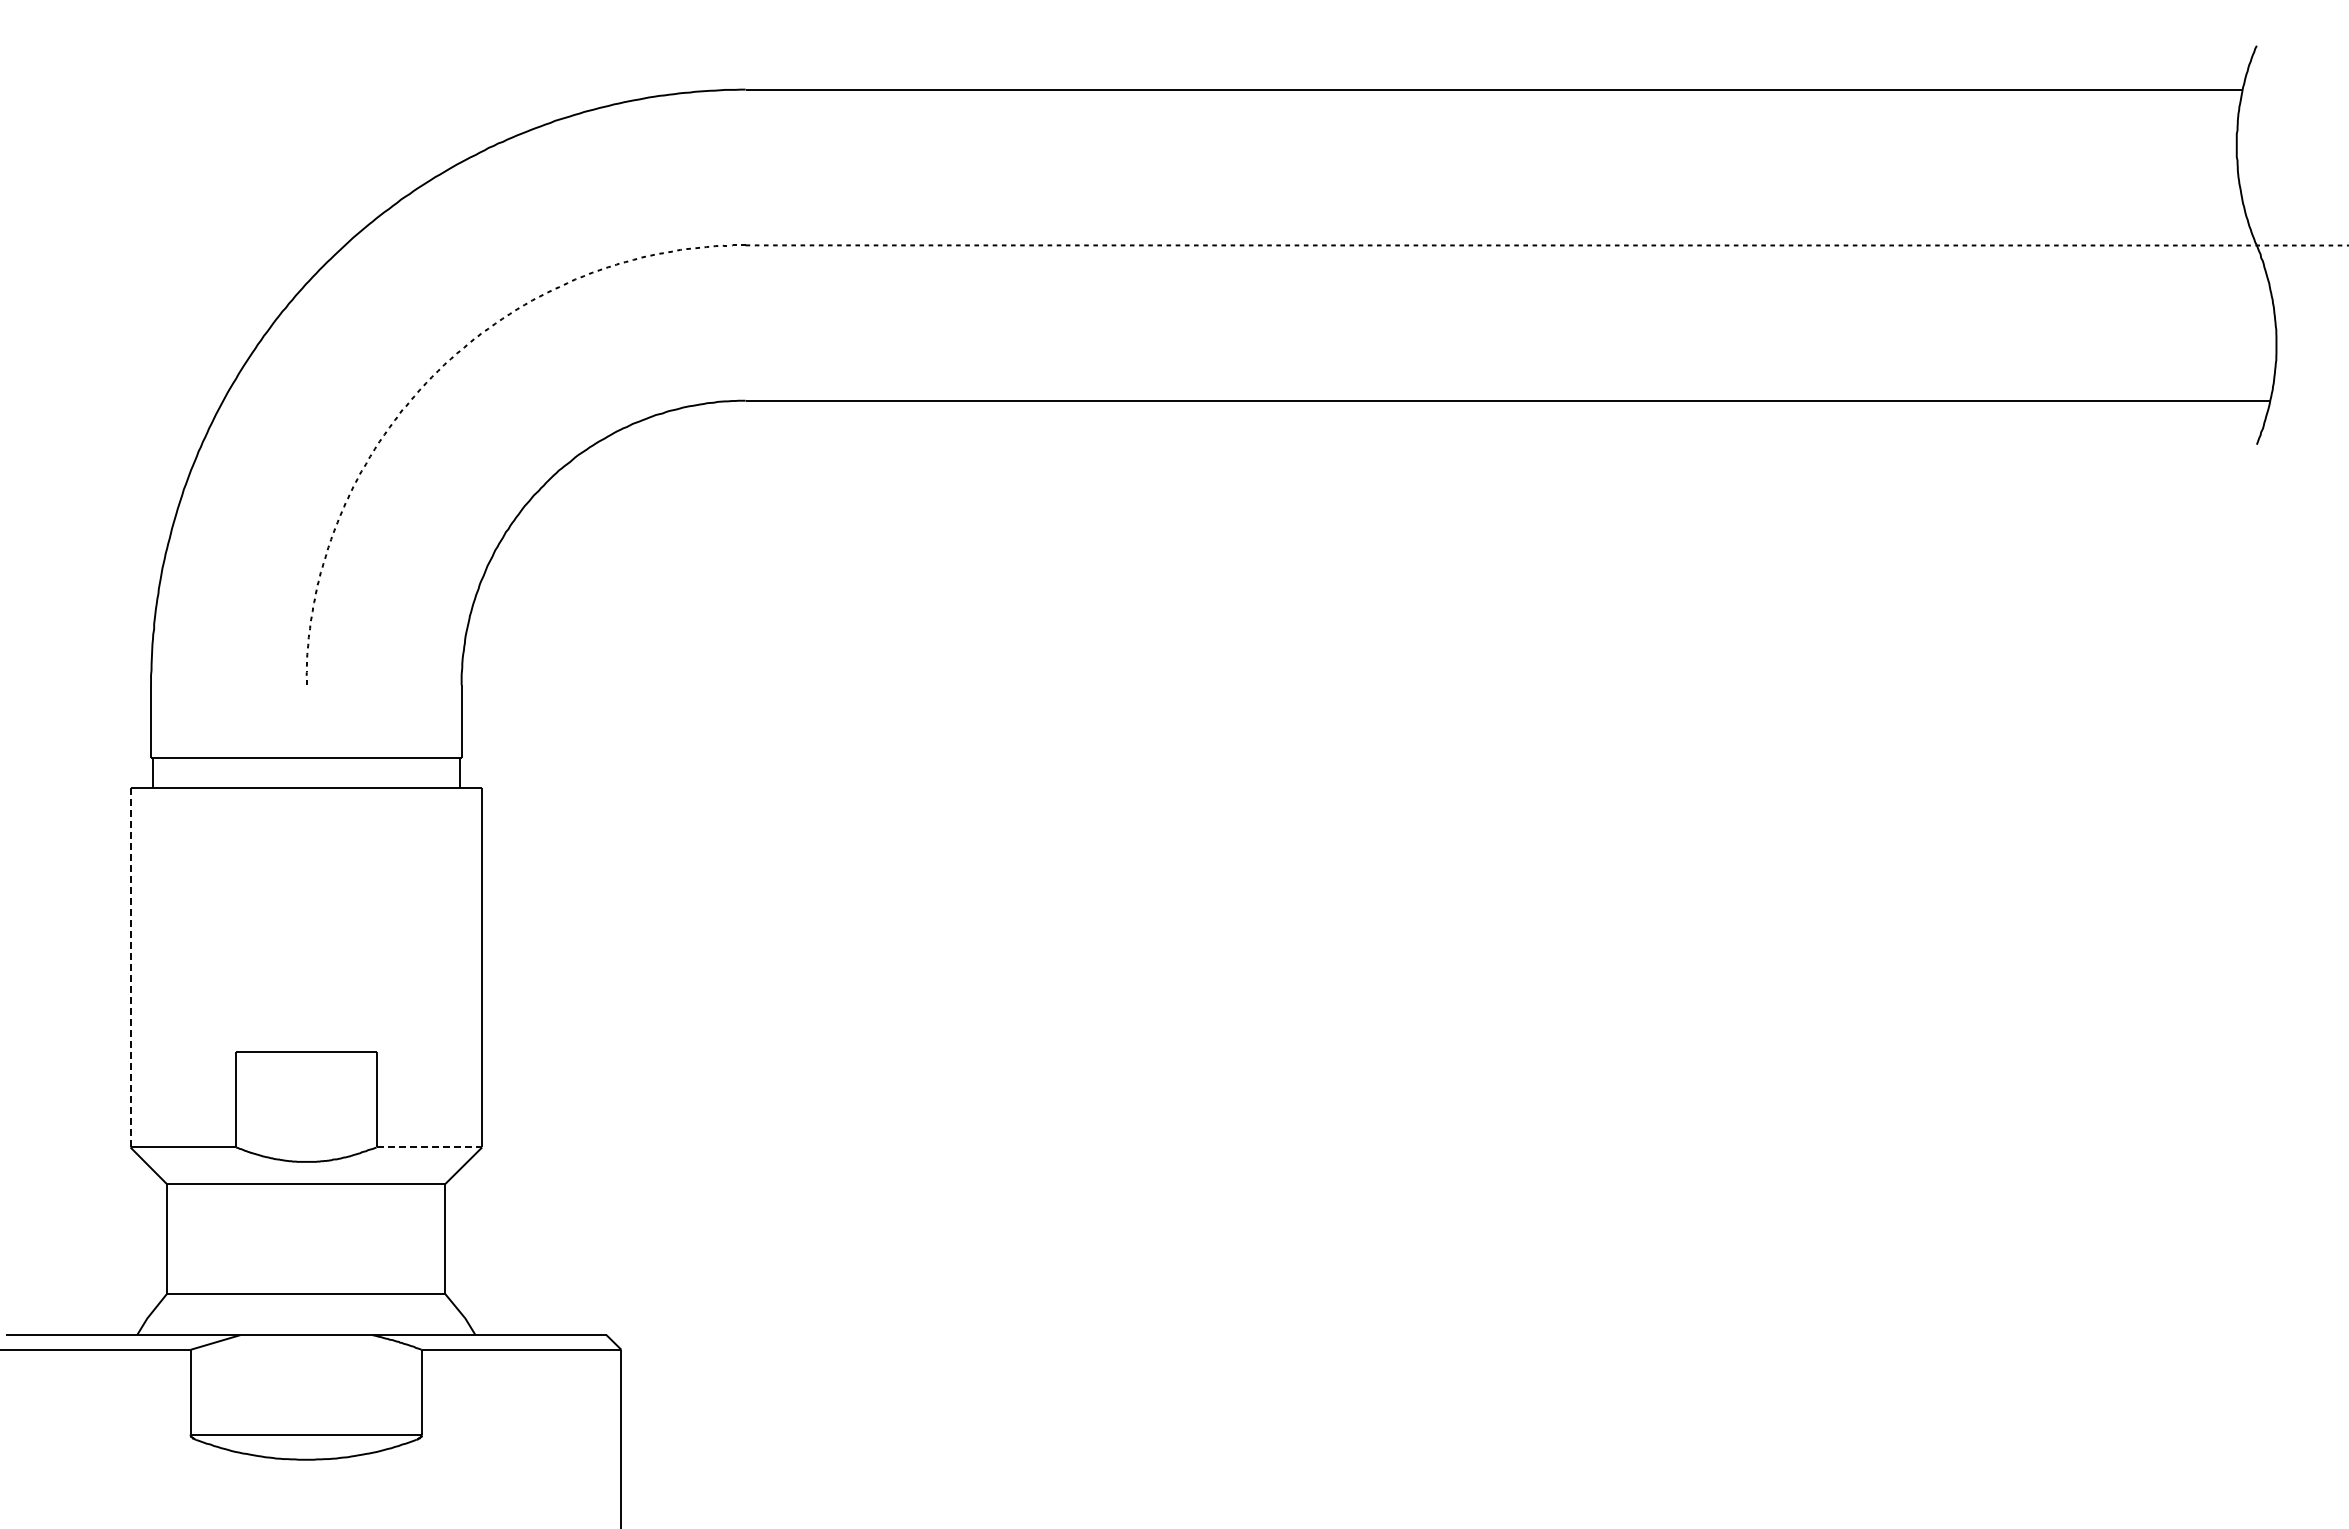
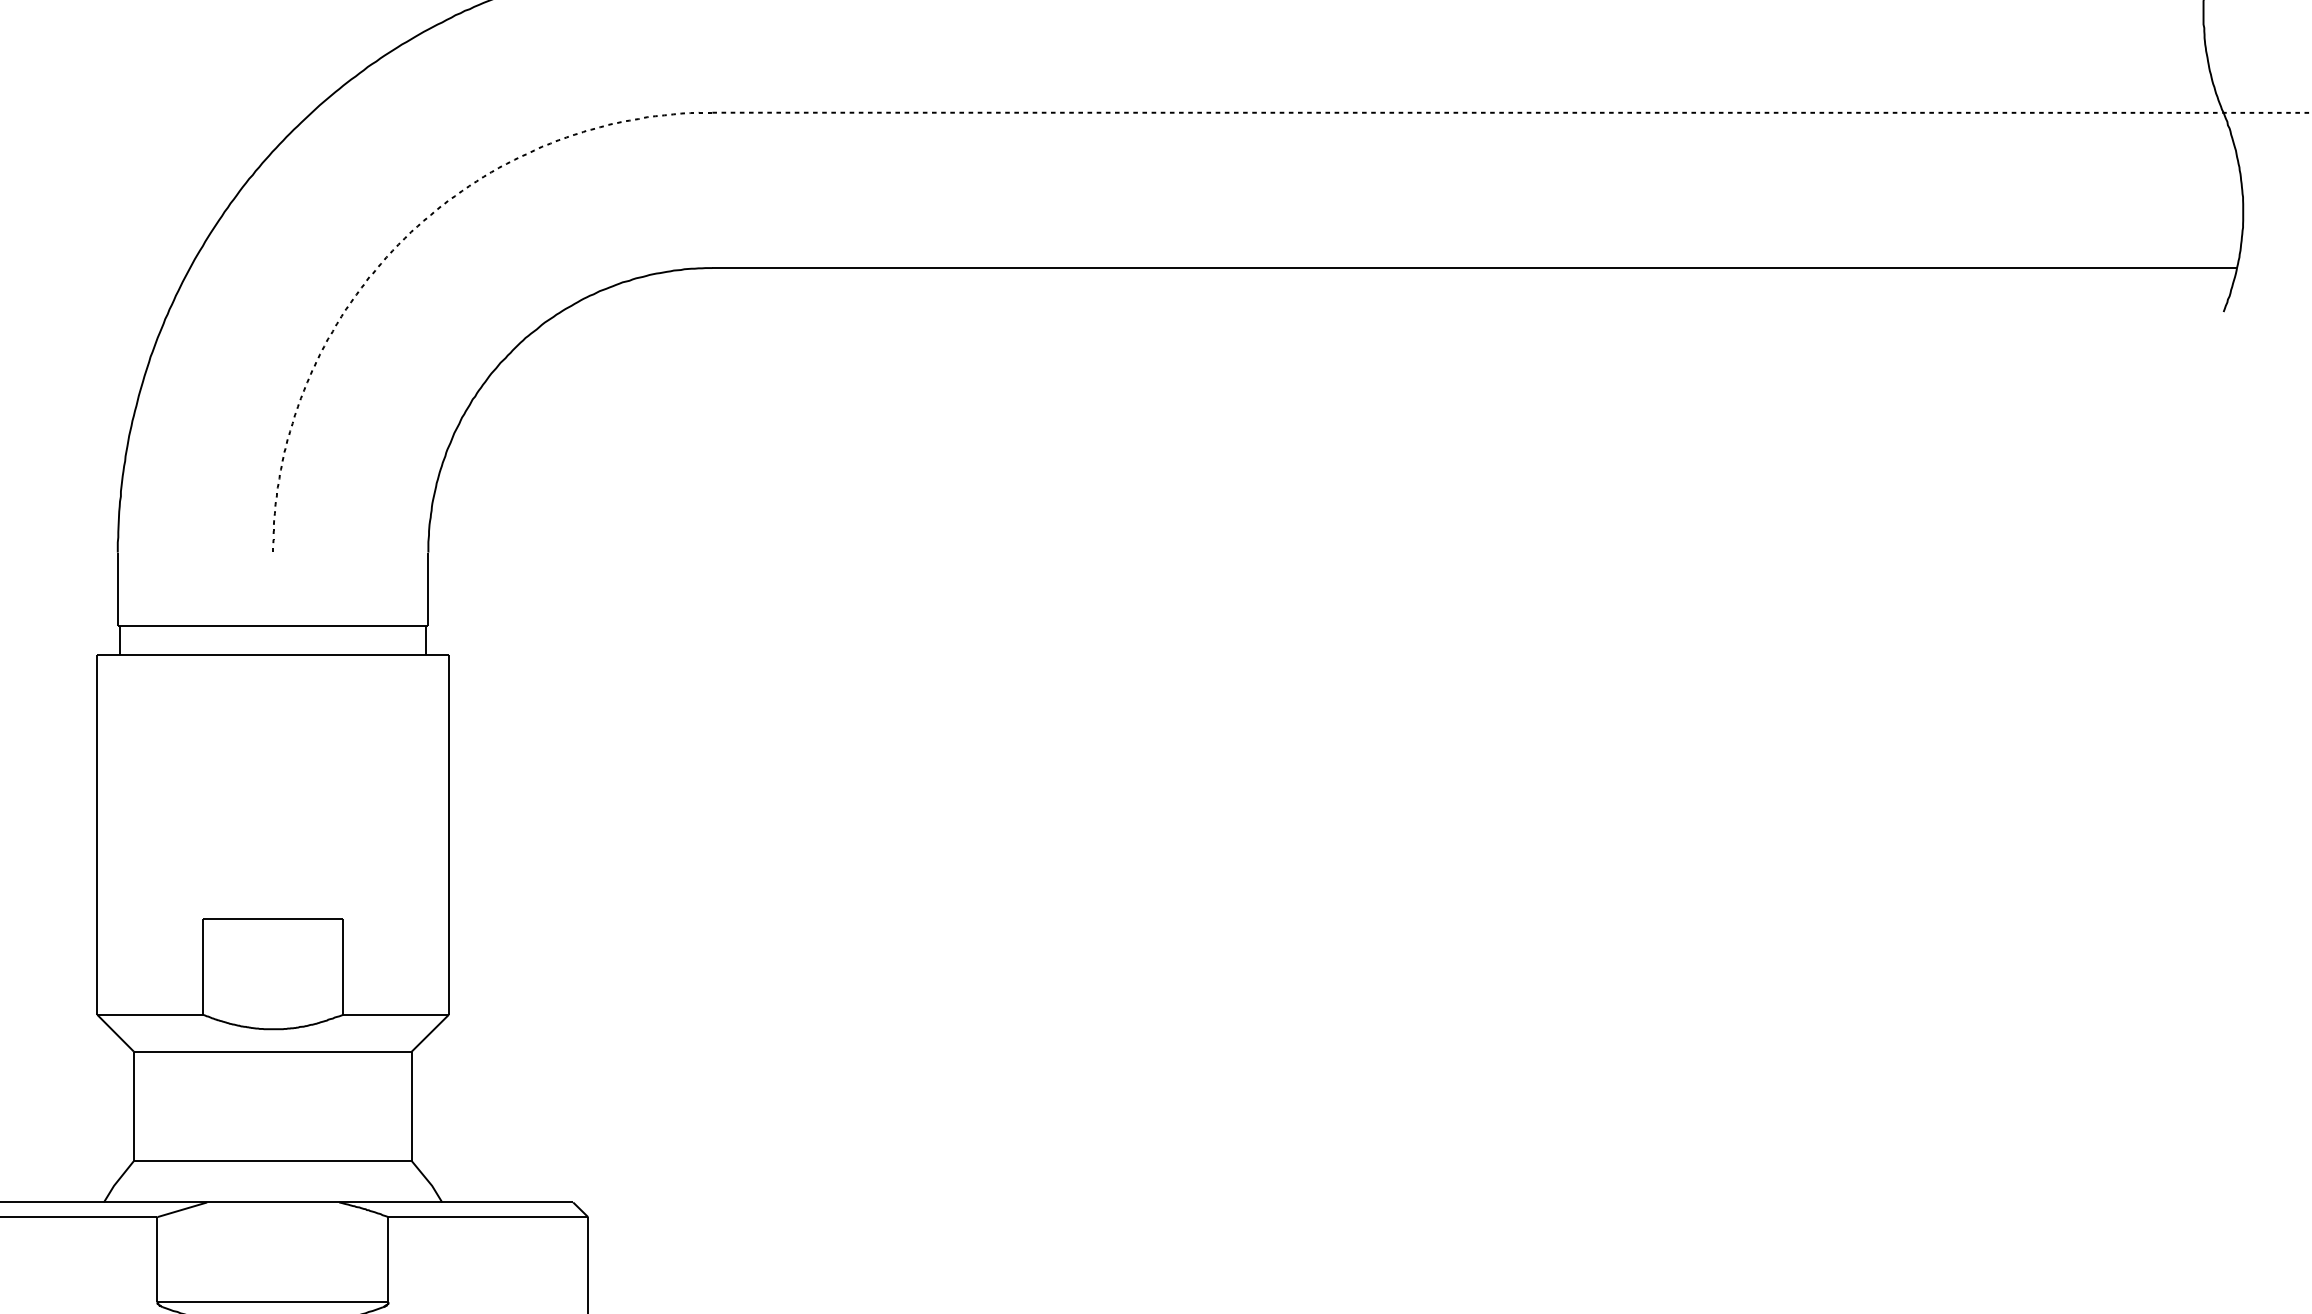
line: (130, 967) -> (97, 834), dashed -> solid
line: (429, 1147) -> (396, 1014), dashed -> solid

